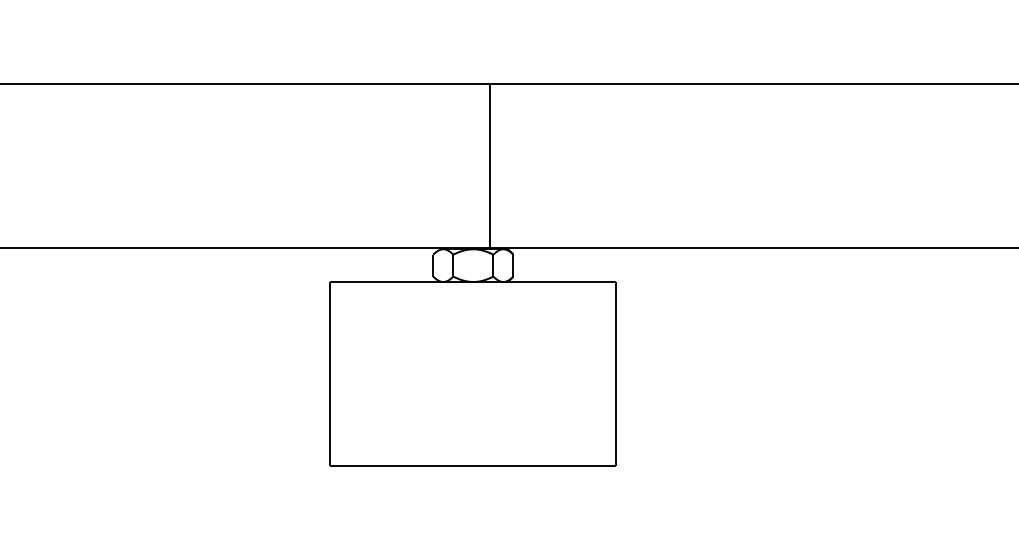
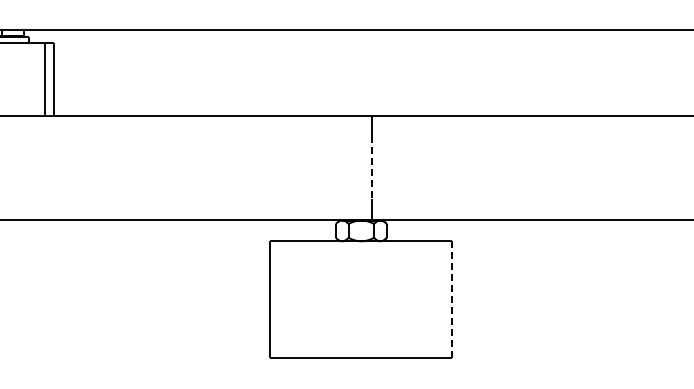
line: (489, 167) -> (371, 168), solid -> dashed
line: (616, 375) -> (452, 300), solid -> dashed

